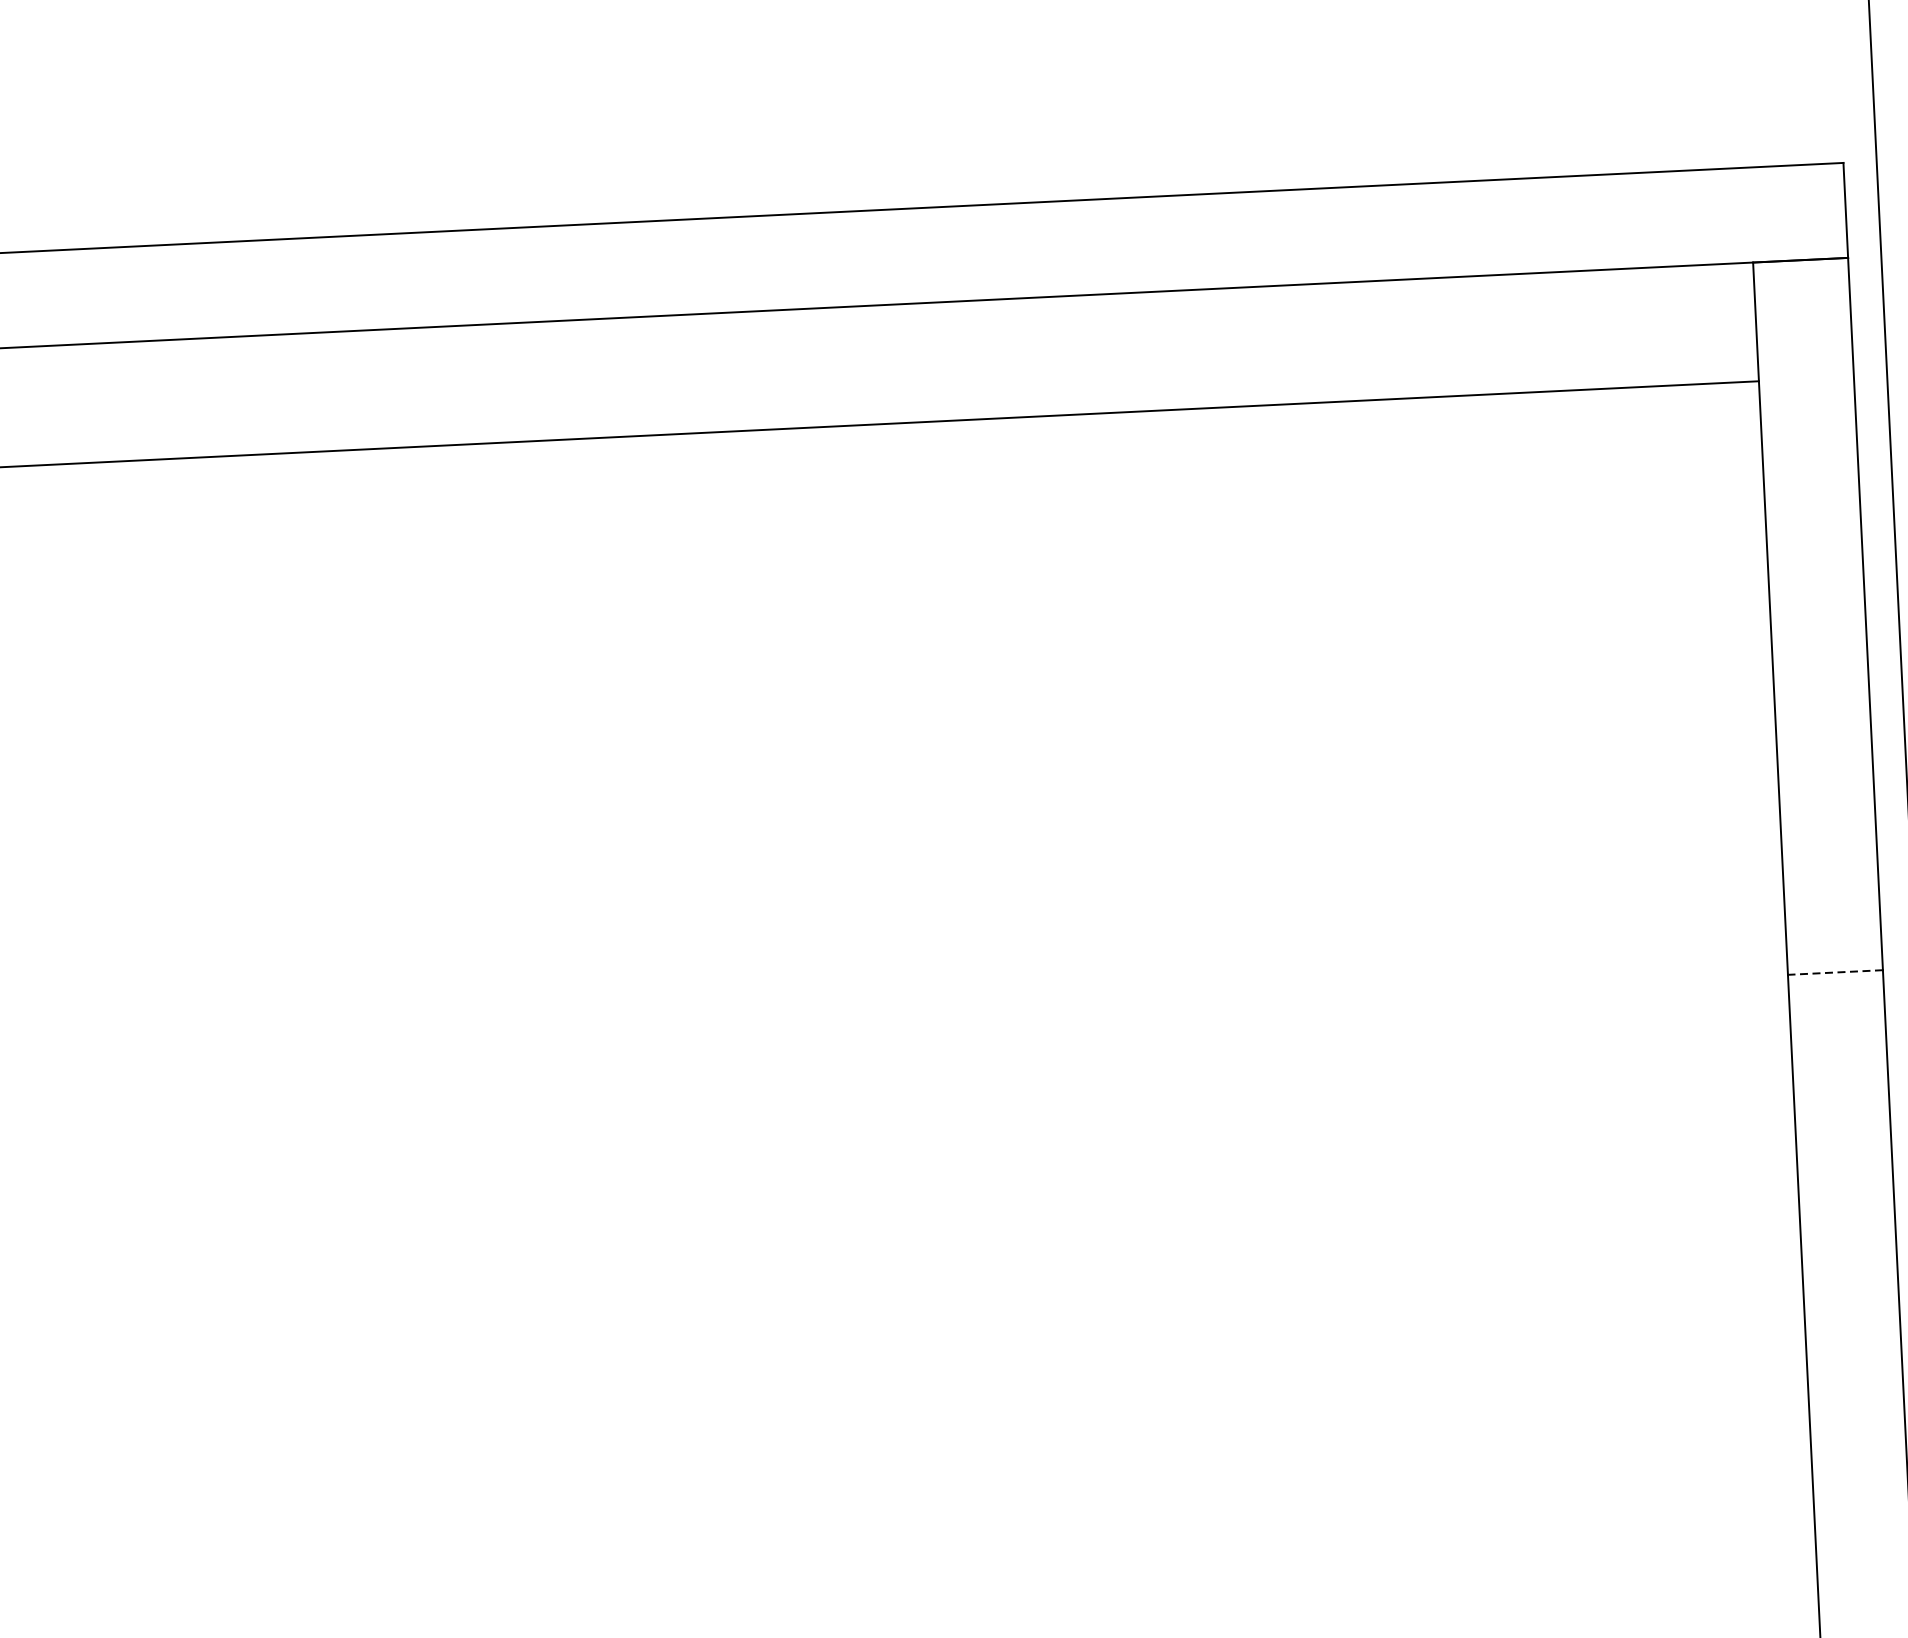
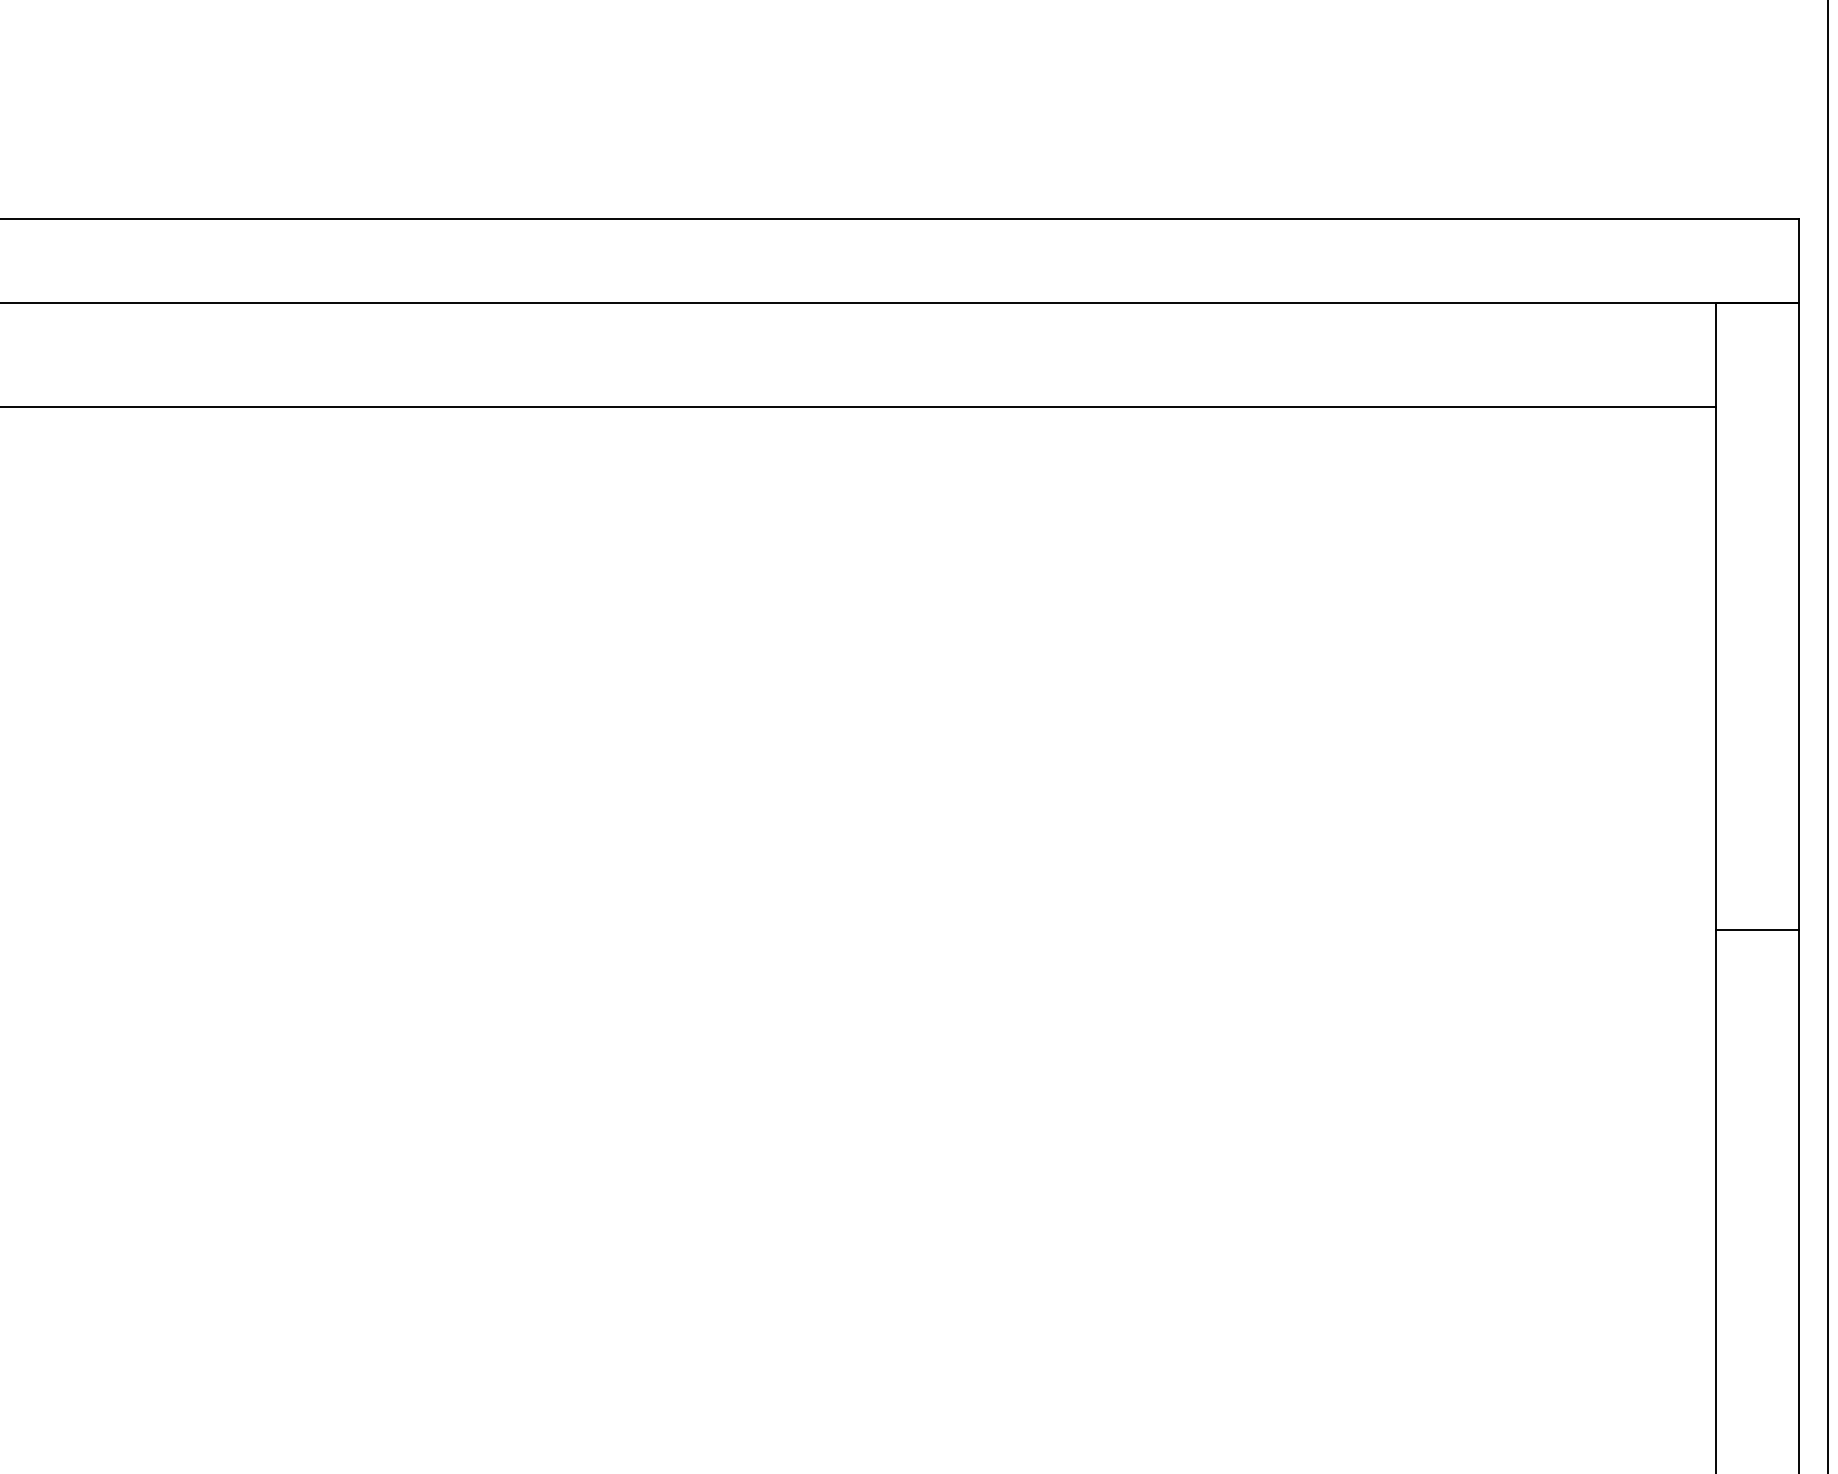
line: (1835, 972) -> (1757, 929), dashed -> solid

